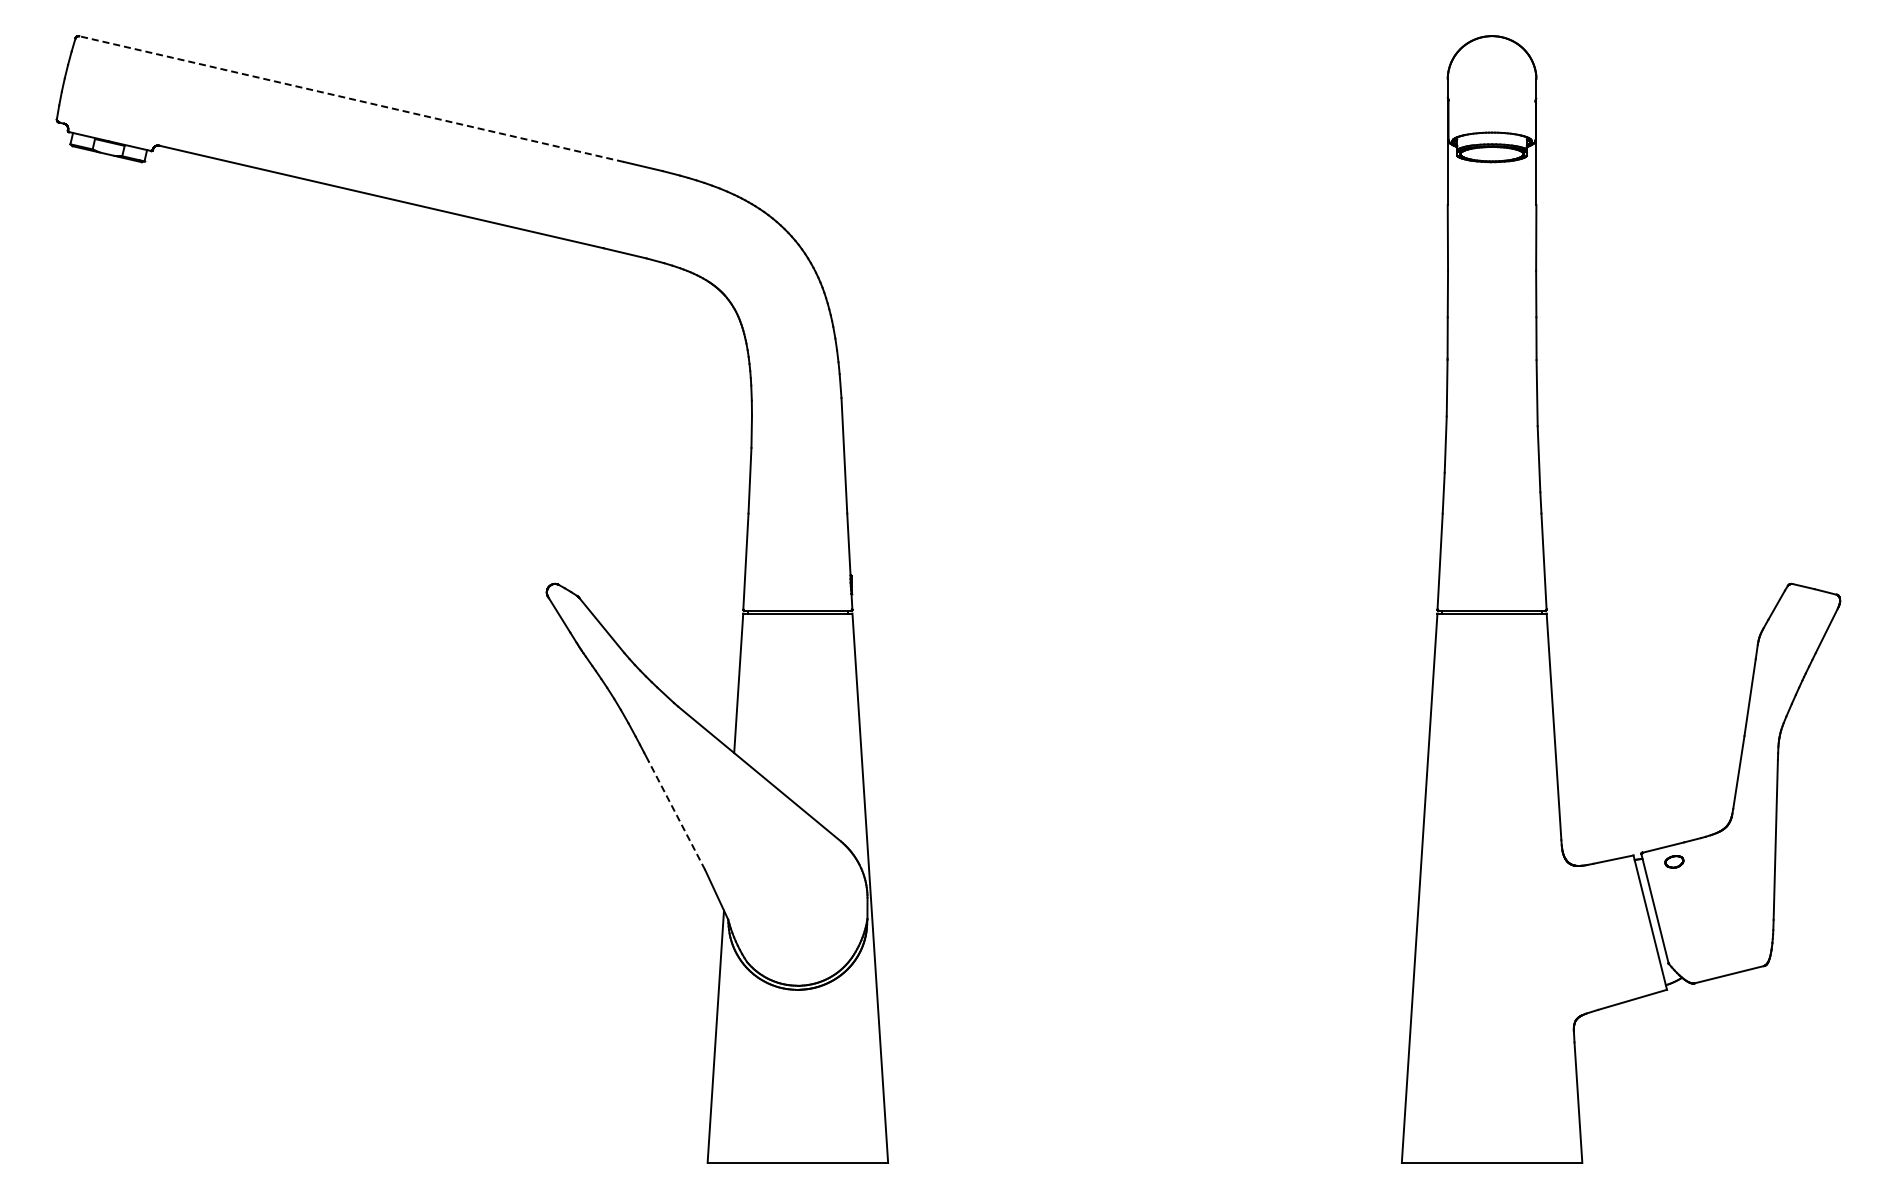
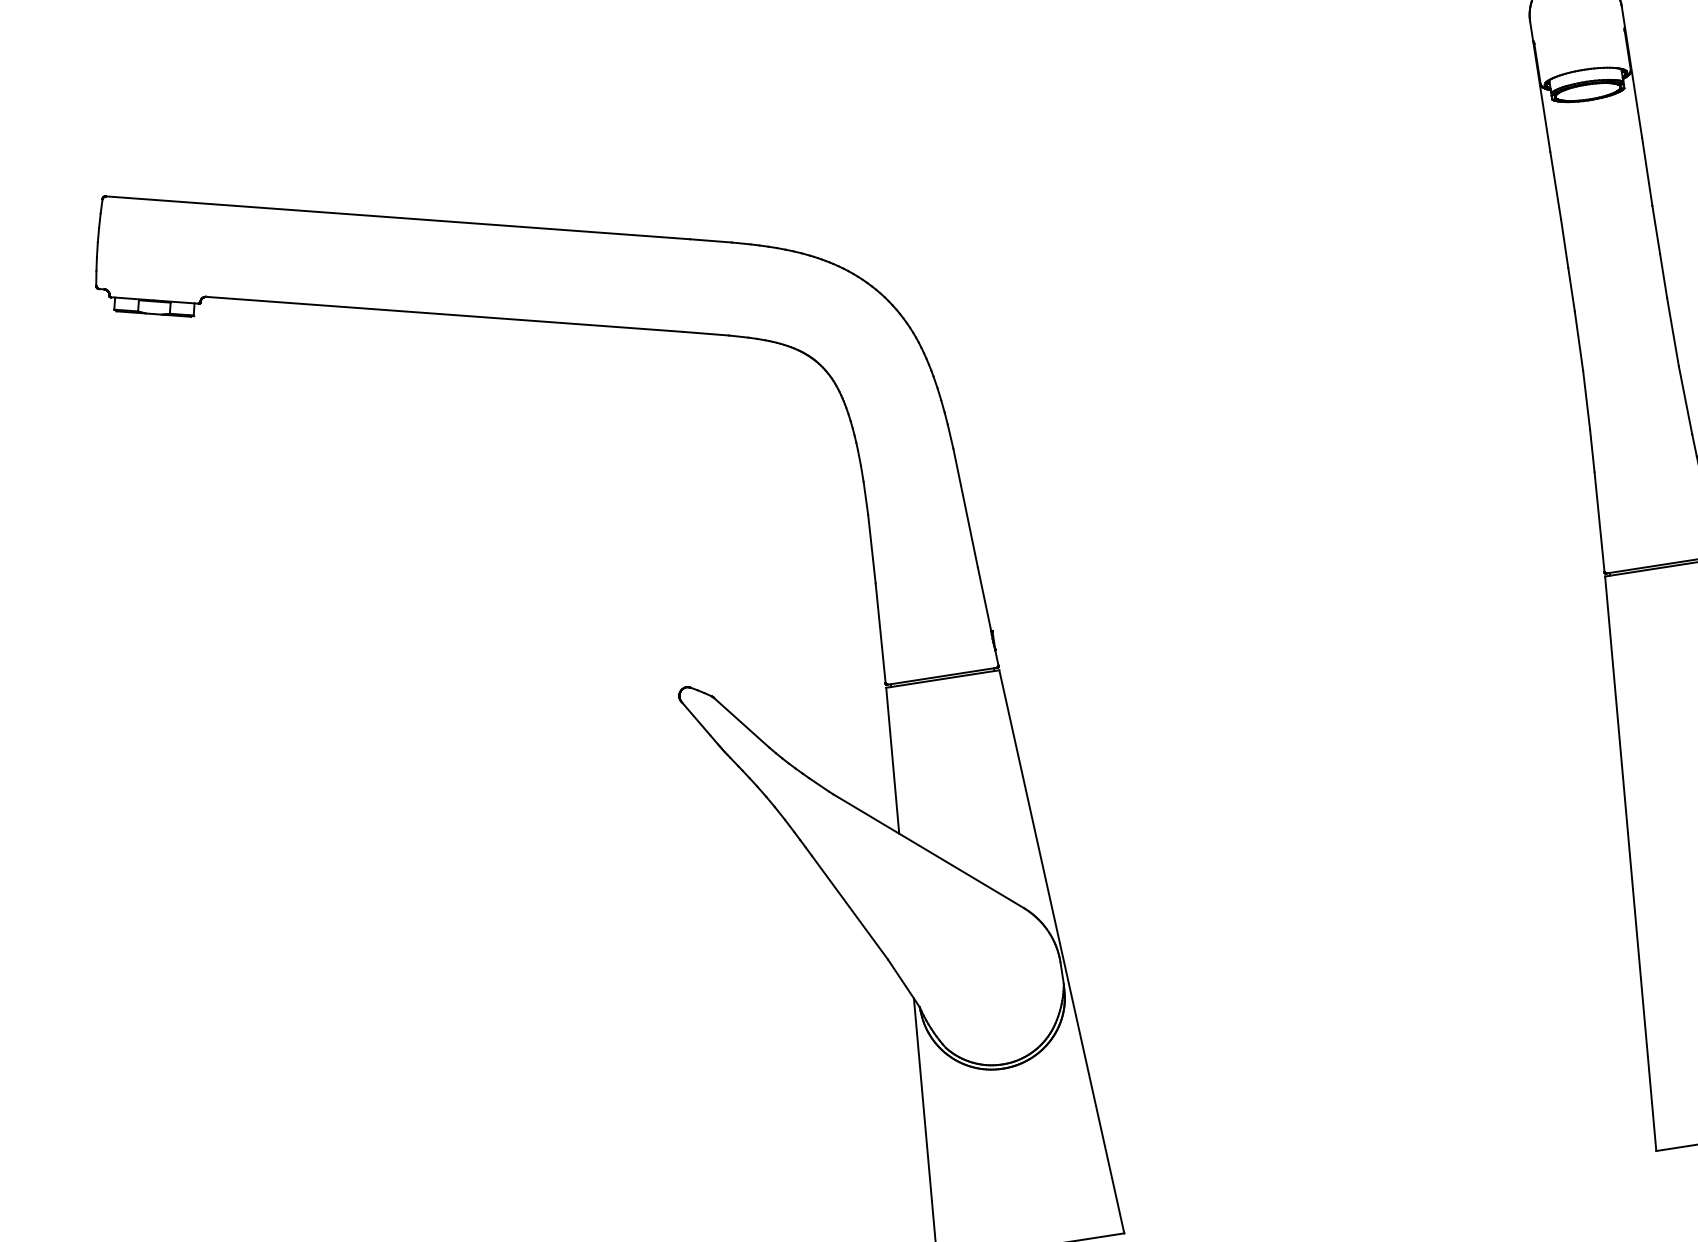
line: (351, 98) -> (397, 217), dashed -> solid
line: (676, 815) -> (849, 907), dashed -> solid

